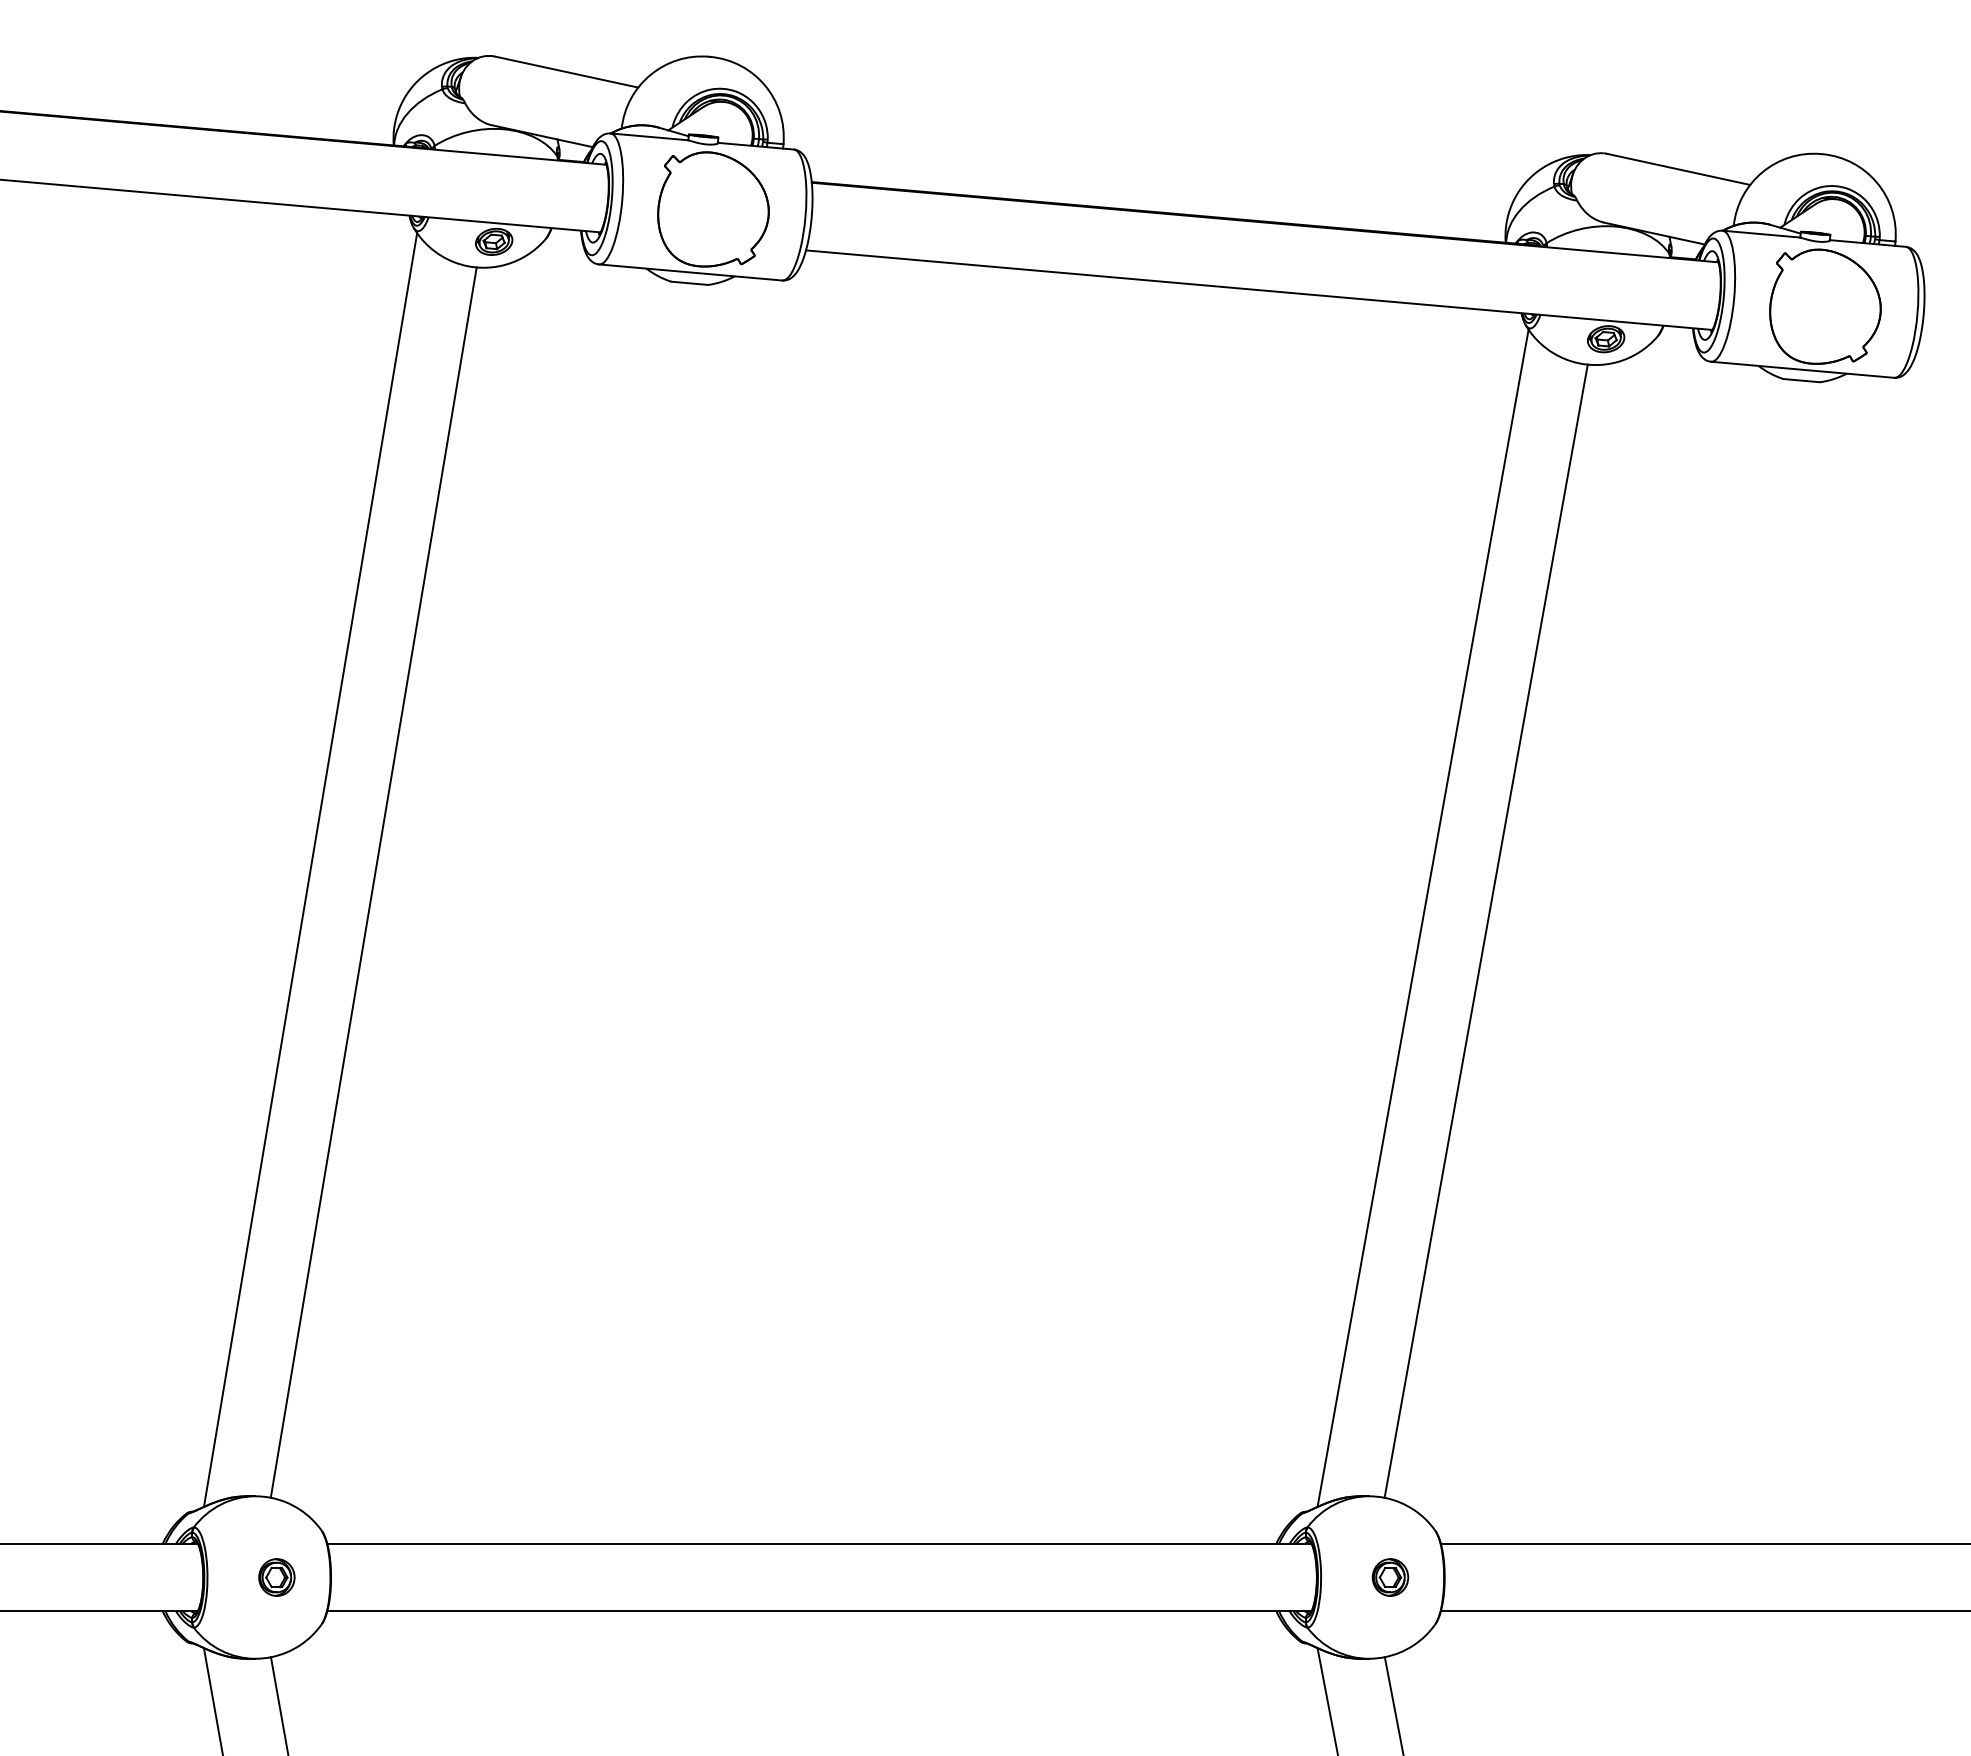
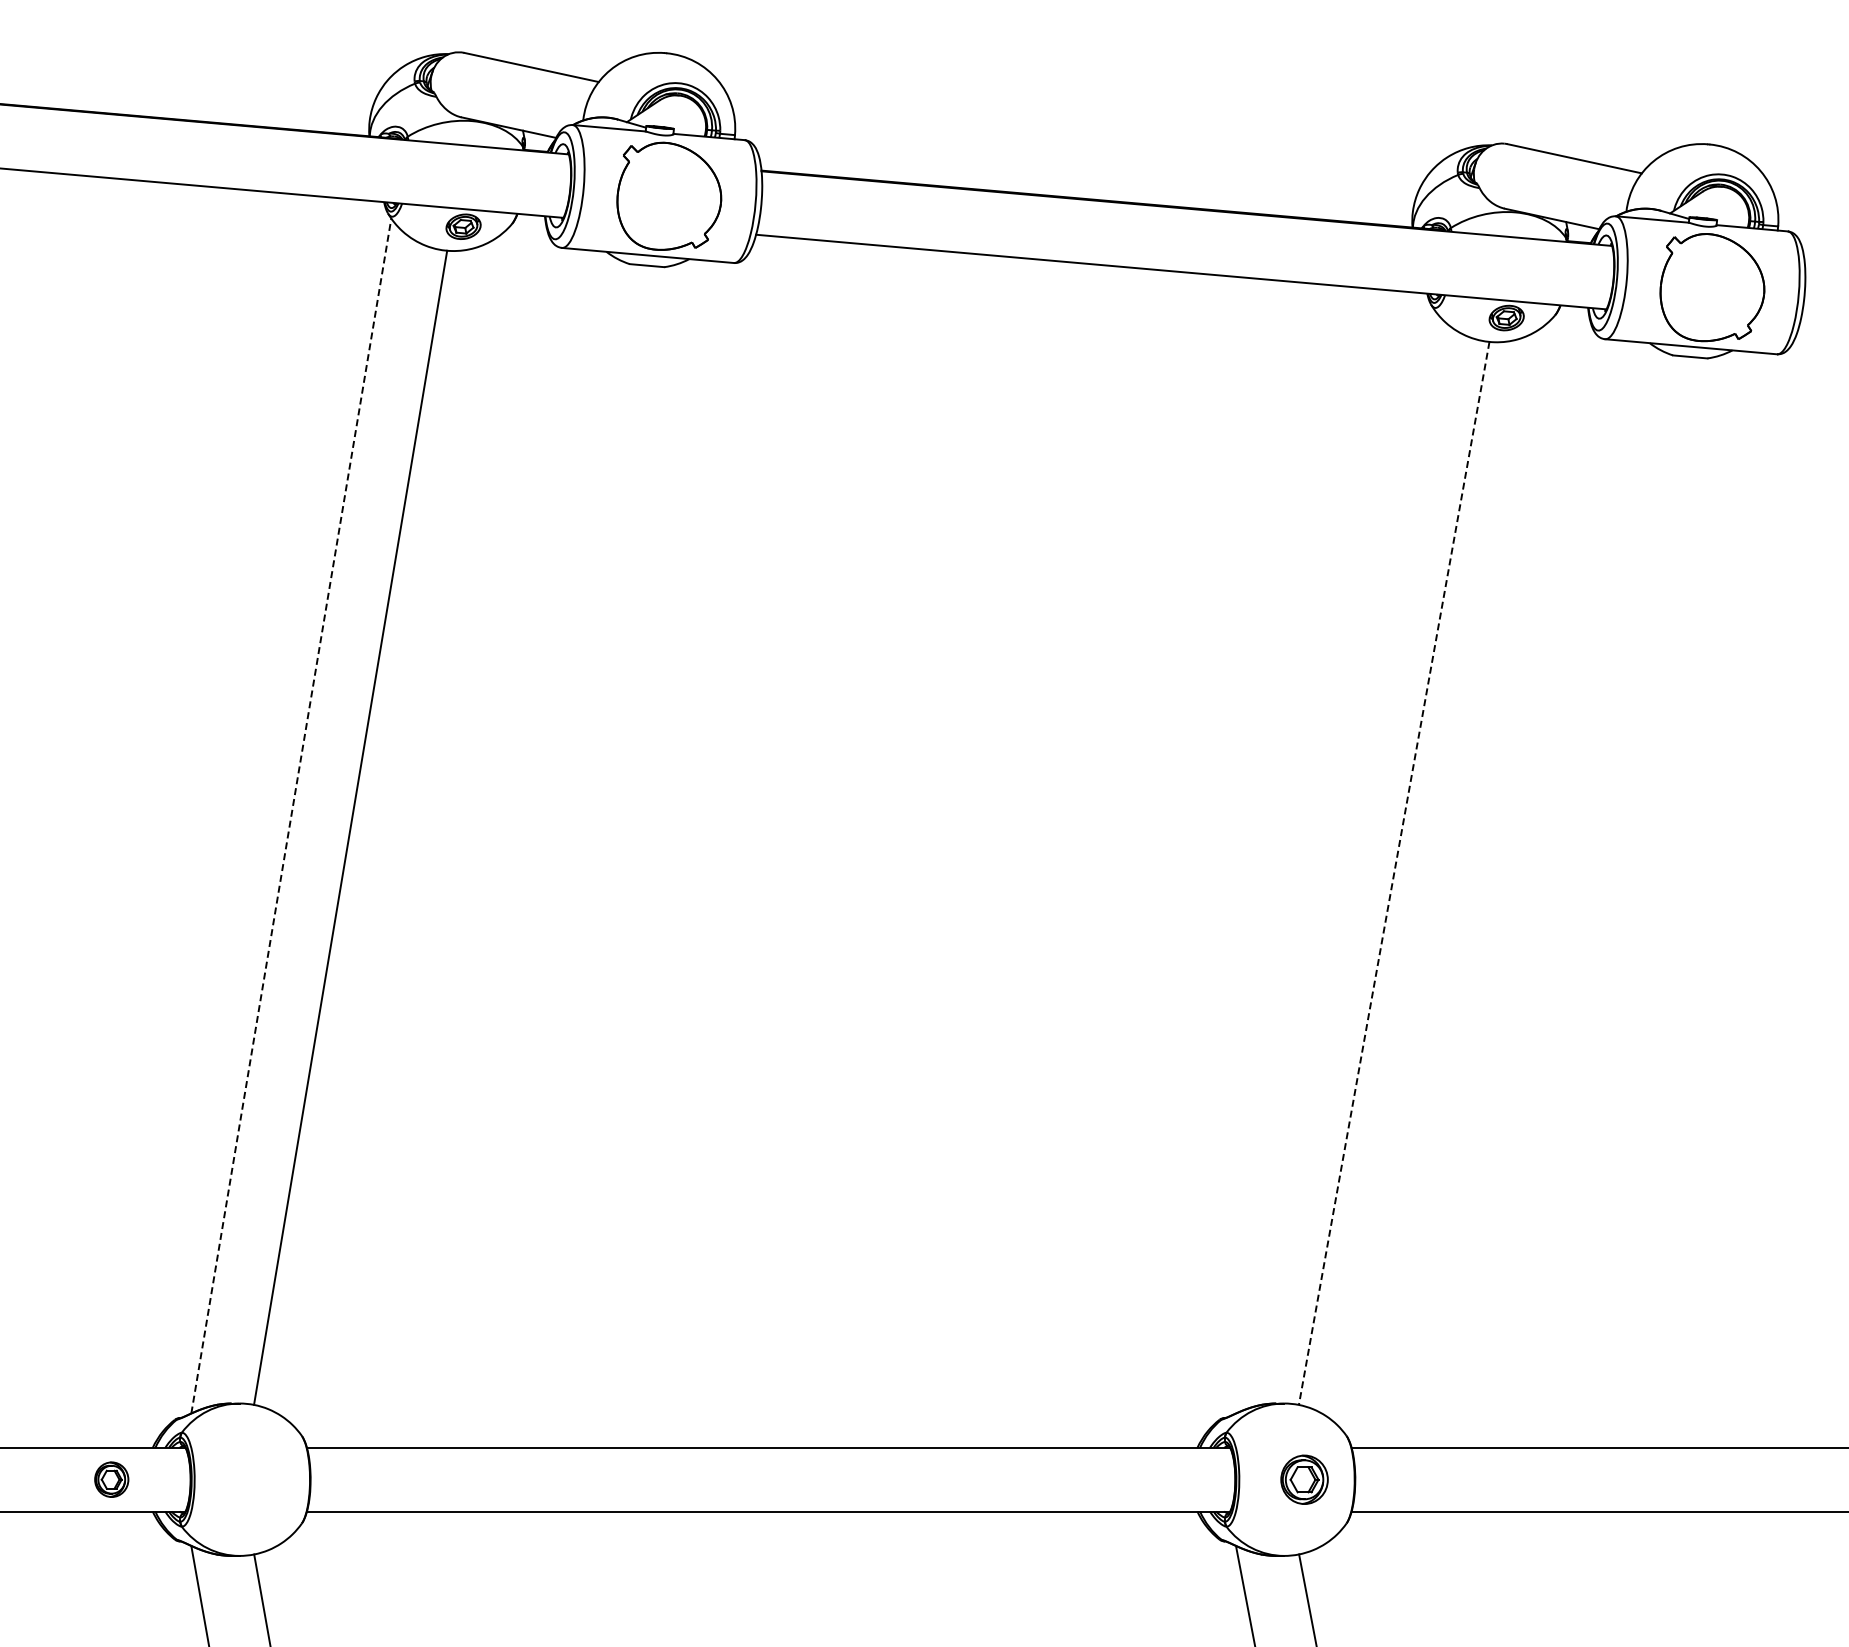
line: (310, 870) -> (291, 816), solid -> dashed
line: (1422, 918) -> (1334, 861), removed
line: (1486, 931) -> (1394, 873), solid -> dashed
part: (276, 1577) -> (111, 1479), moved
part: (1389, 1577) -> (1303, 1479), size x1.4

